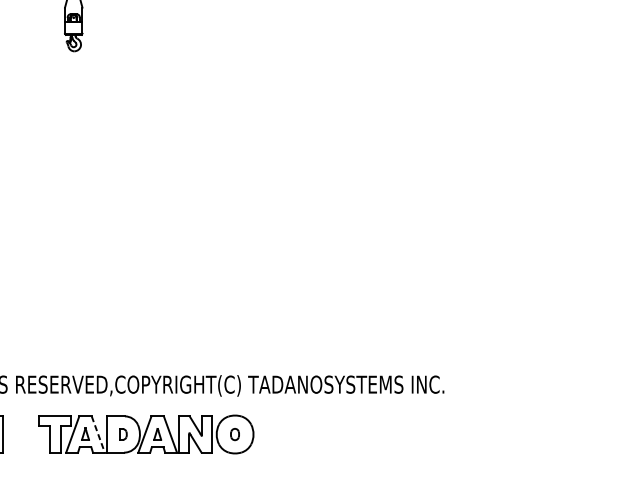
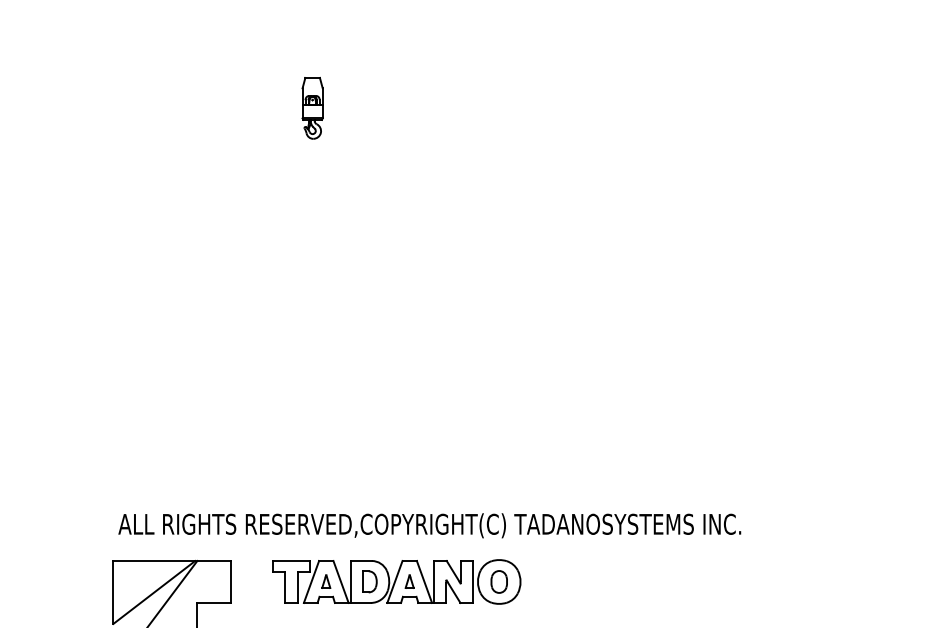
line: (98, 434) -> (341, 582), dashed -> solid
part: (122, 434) -> (369, 581), size x1.67
part: (234, 434) -> (498, 581), size x1.67

